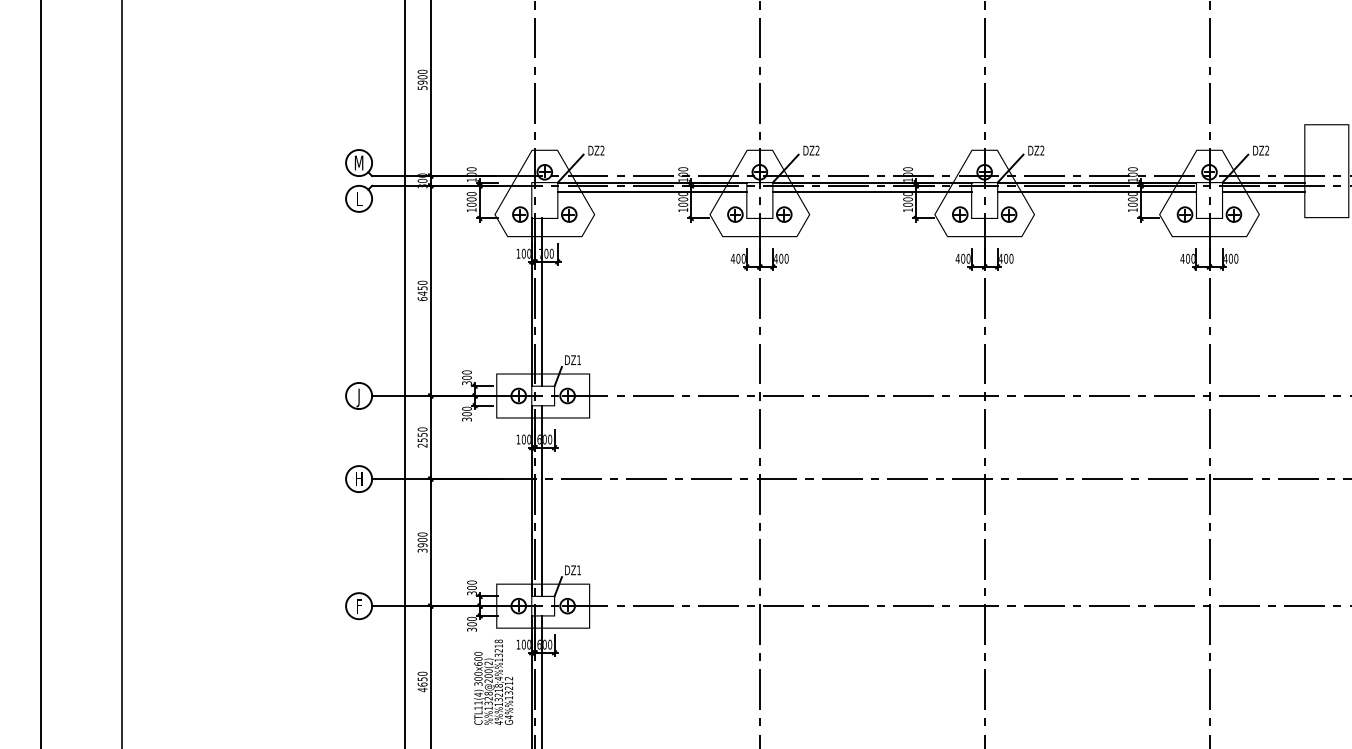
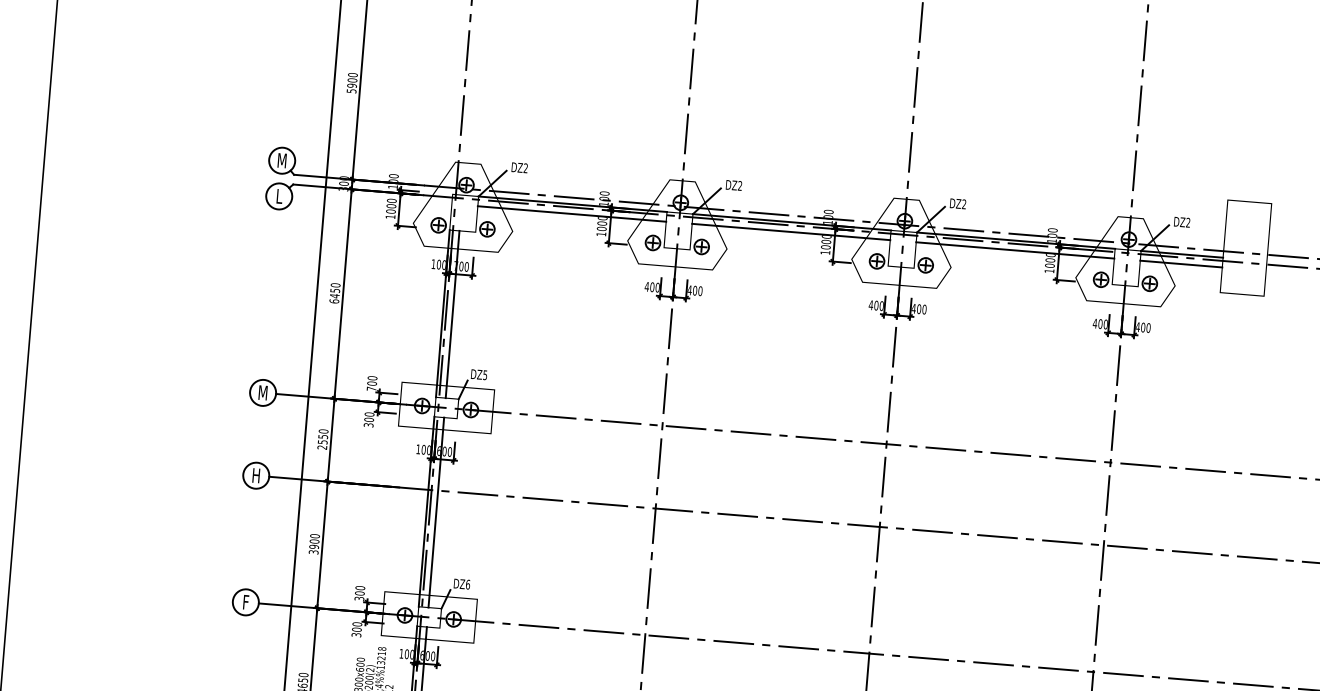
text: (578, 360) -> (484, 375), DZ1 -> DZ5
text: (466, 383) -> (371, 389), 300 -> 700
text: (358, 397) -> (262, 394), J -> M
text: (579, 570) -> (468, 584), DZ1 -> DZ6

